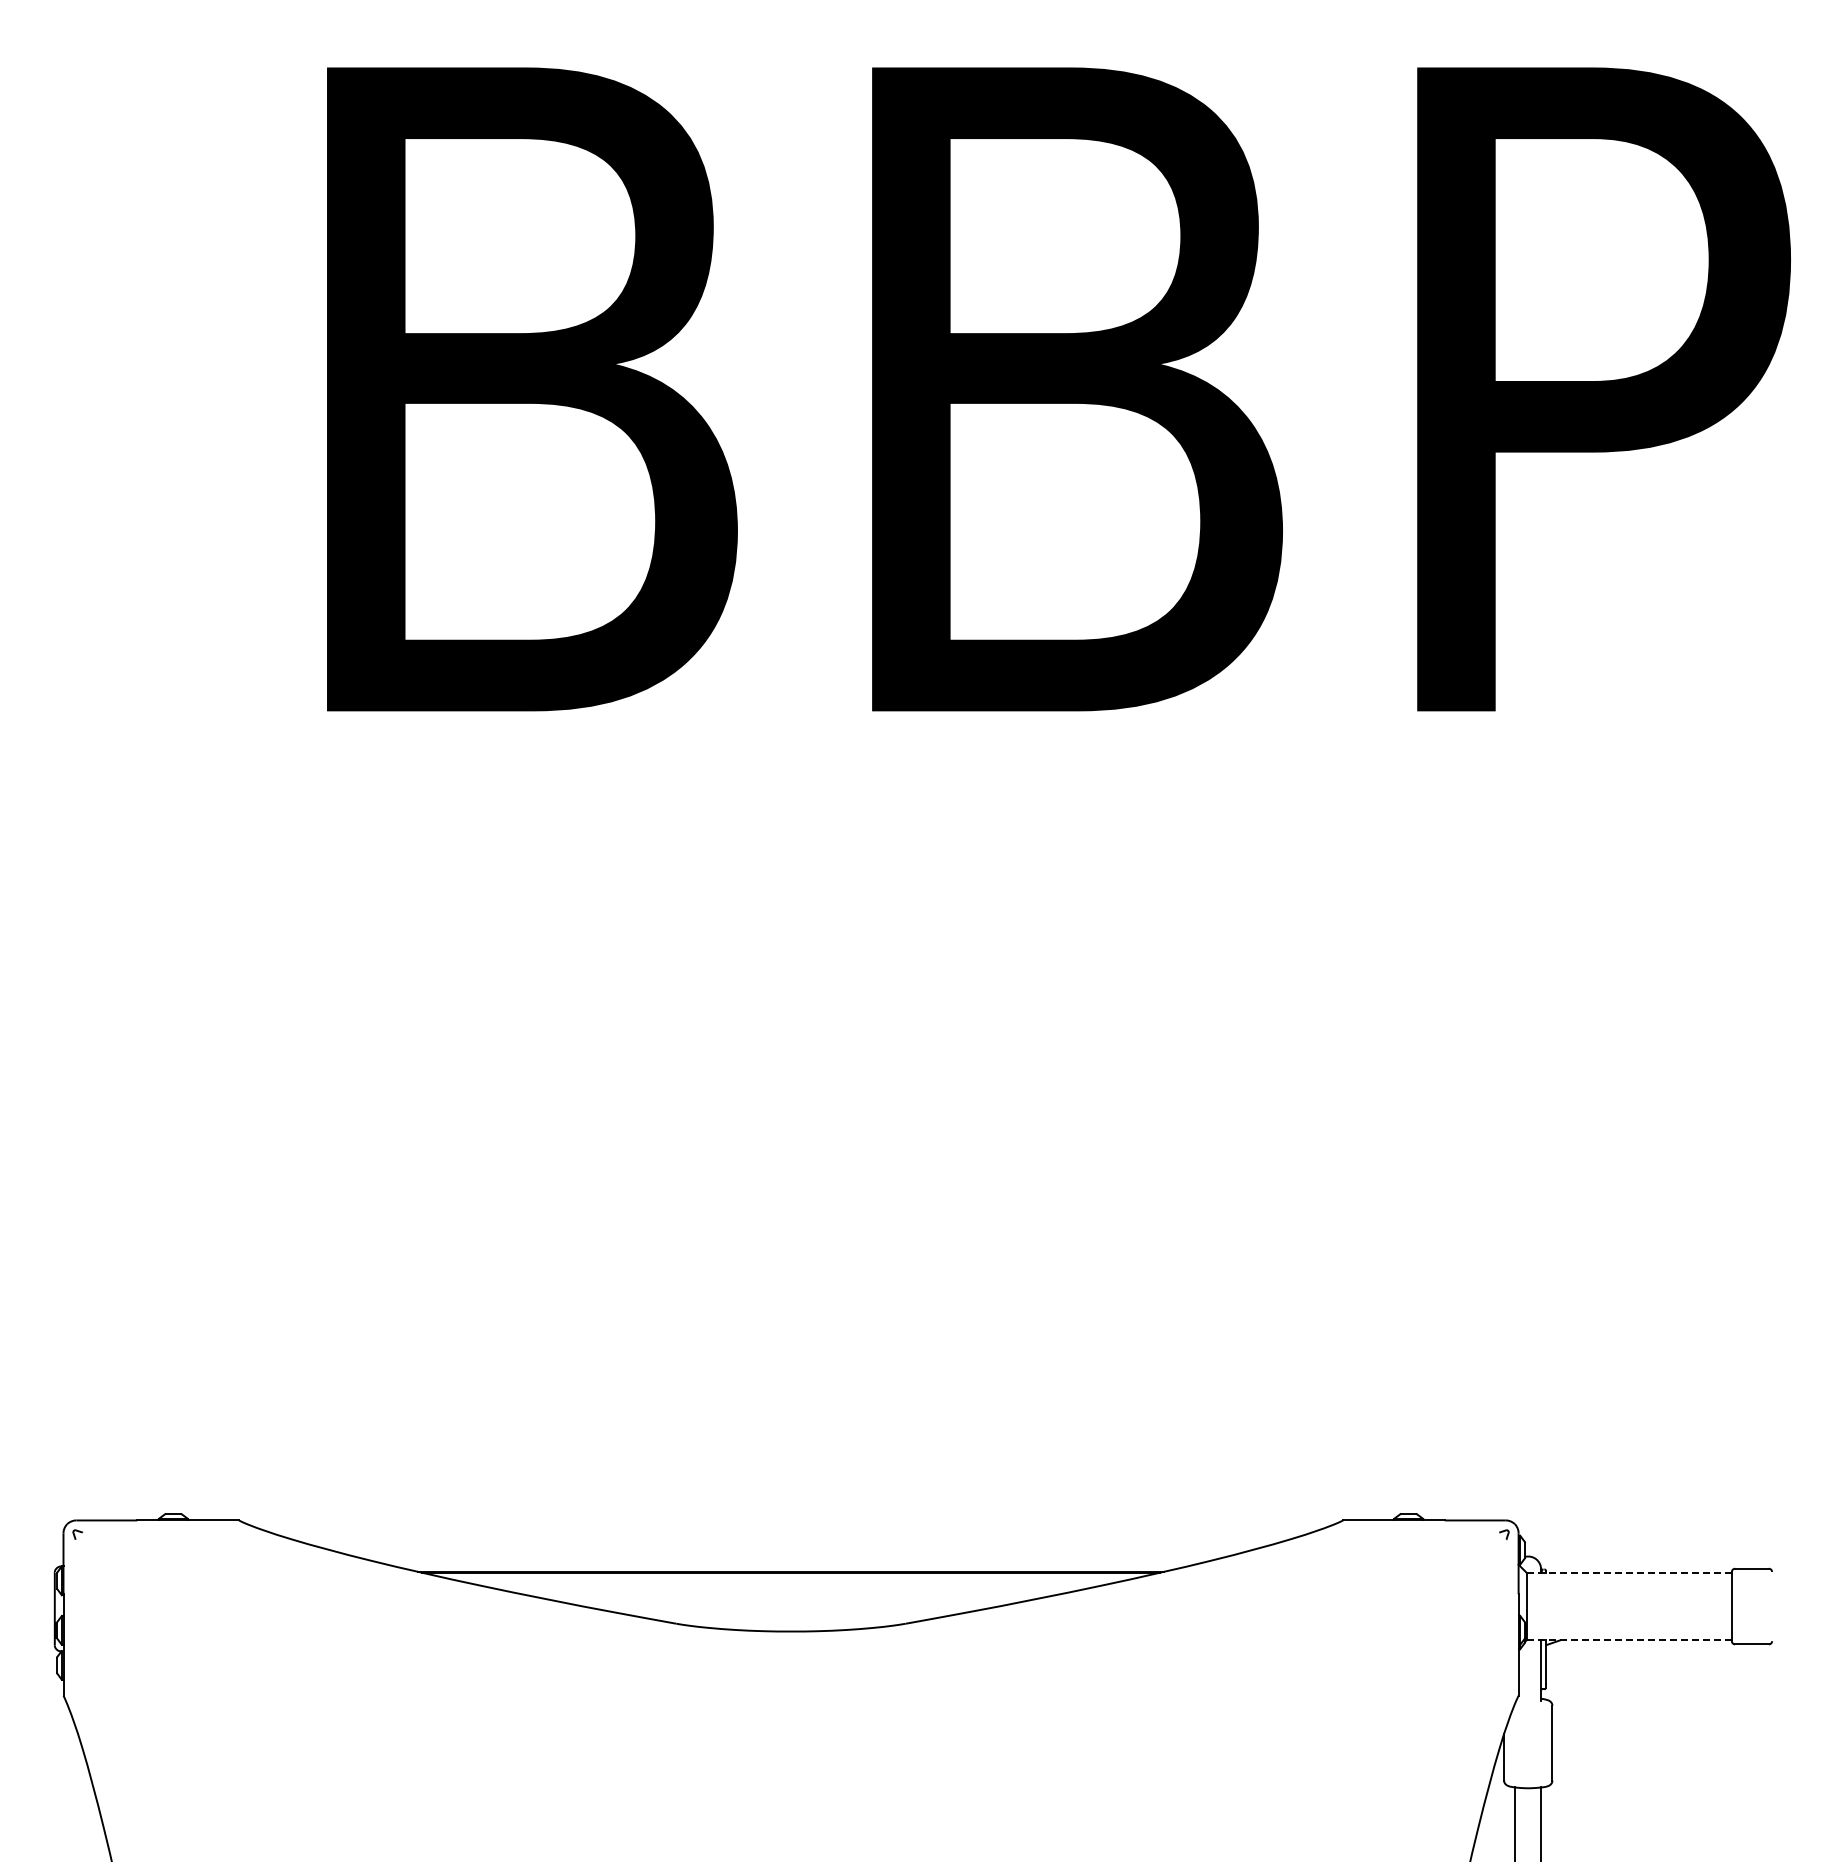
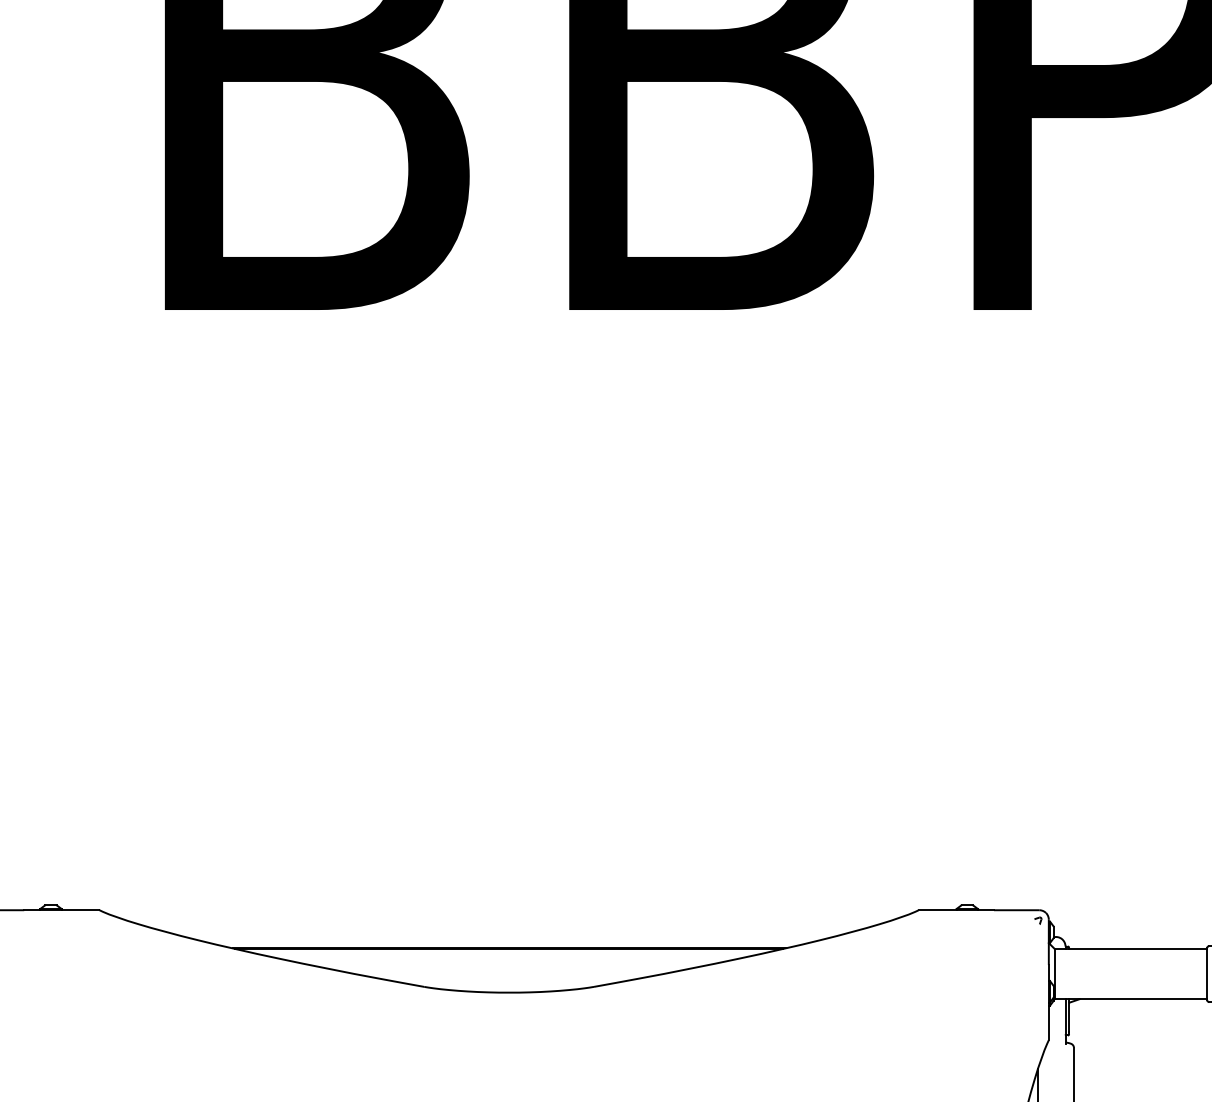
line: (1629, 1572) -> (1131, 948), dashed -> solid
line: (1629, 1640) -> (1131, 999), dashed -> solid

